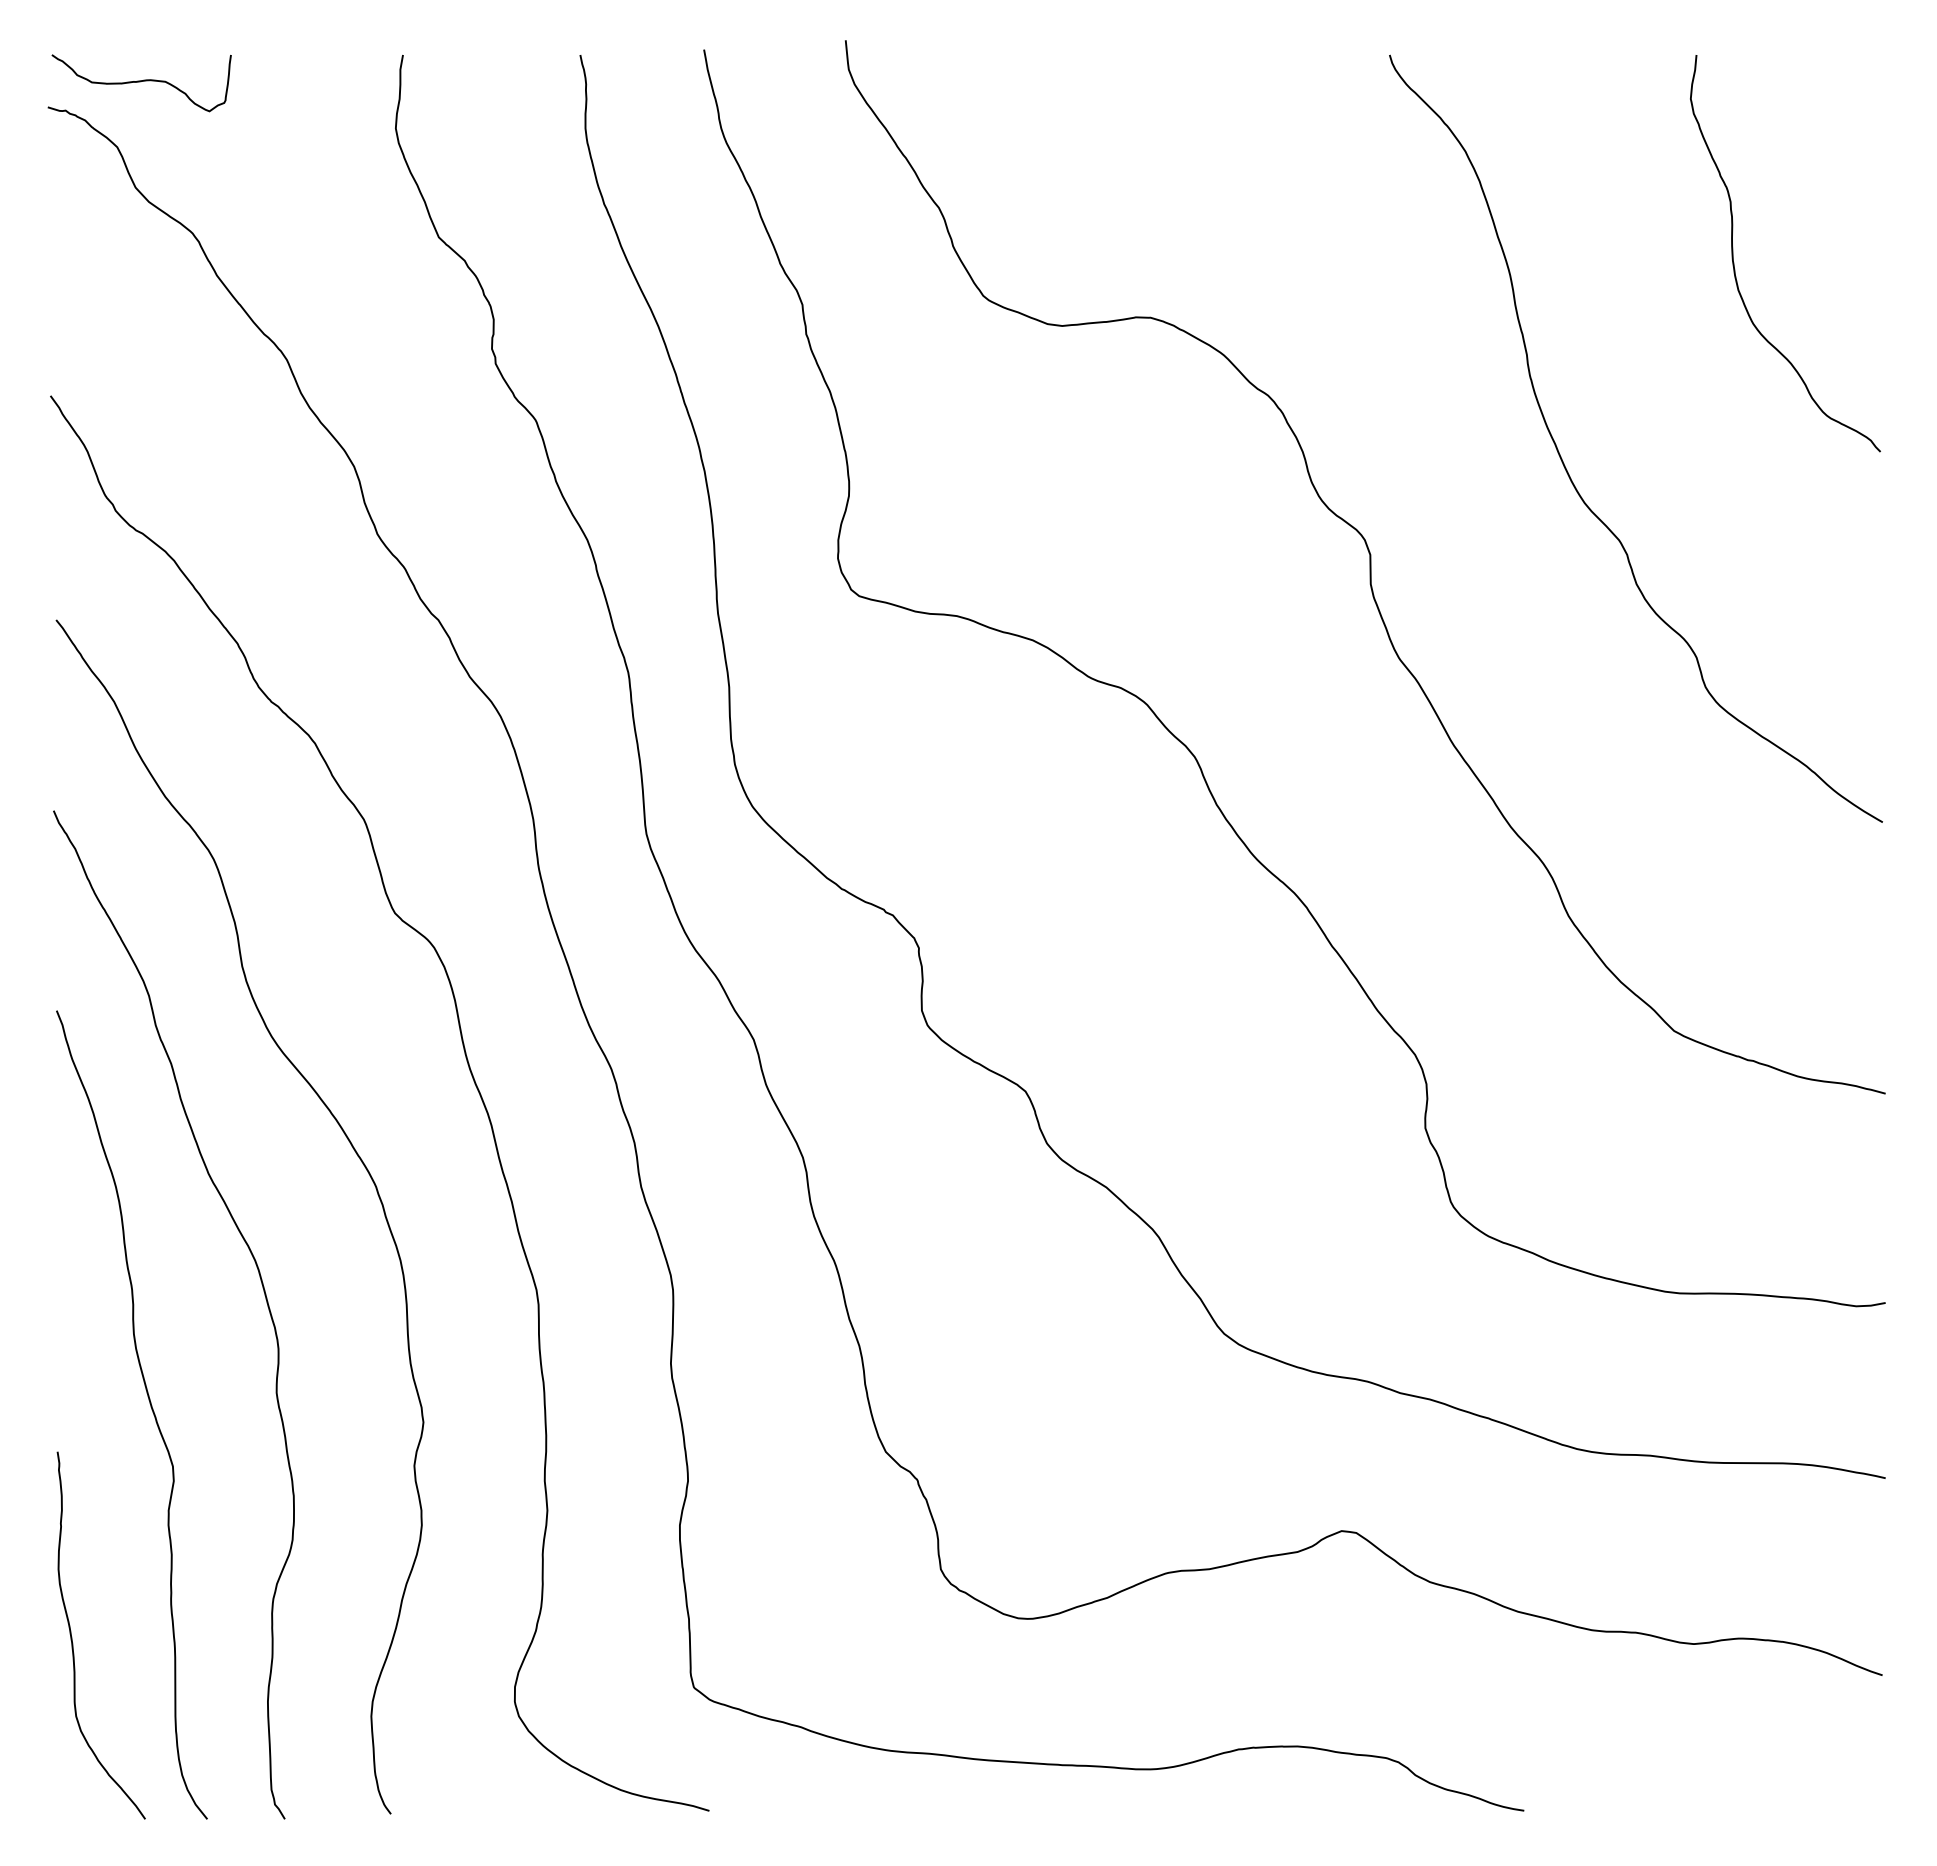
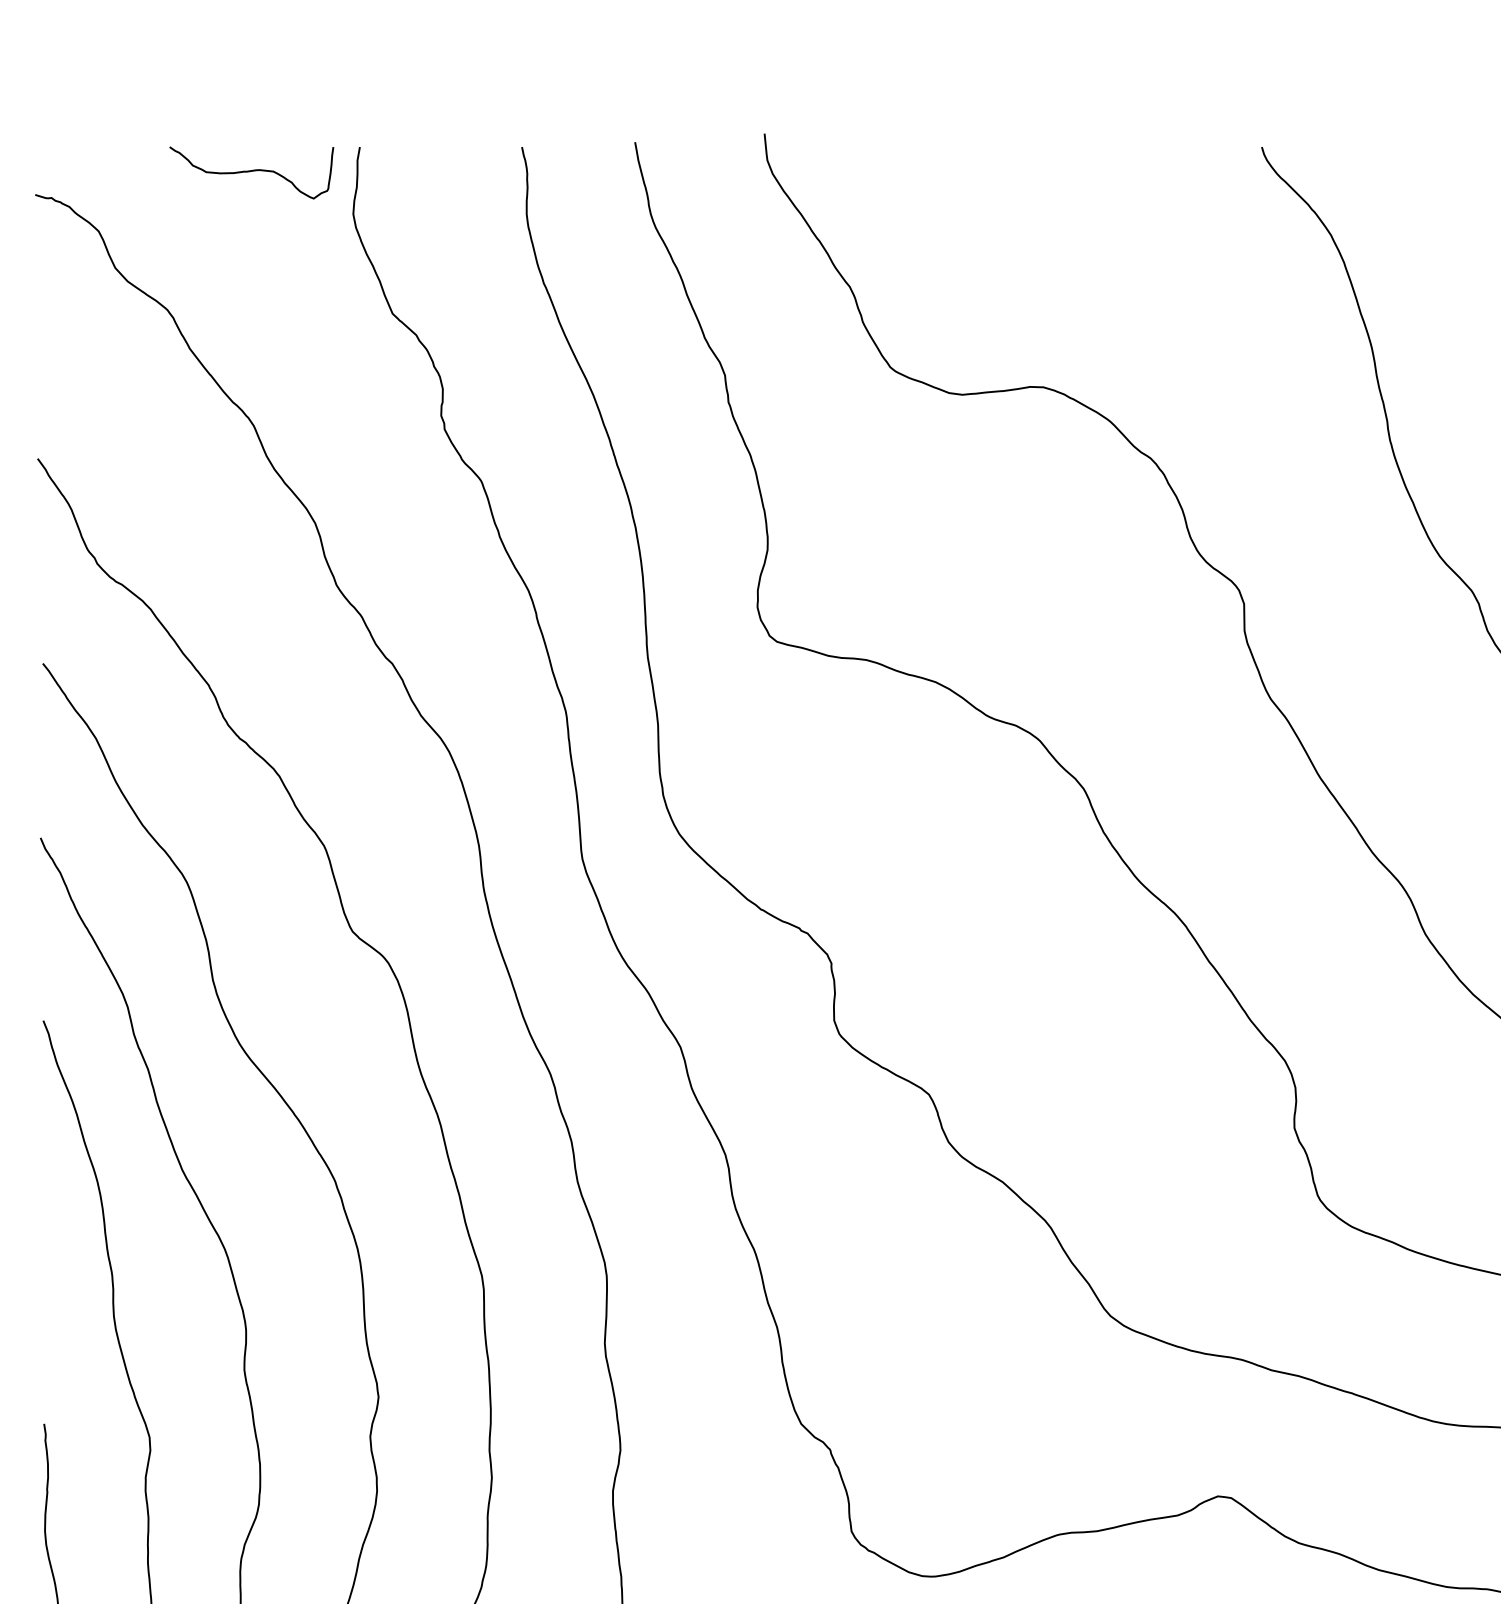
curve: (140, 82) -> (250, 172), moved

